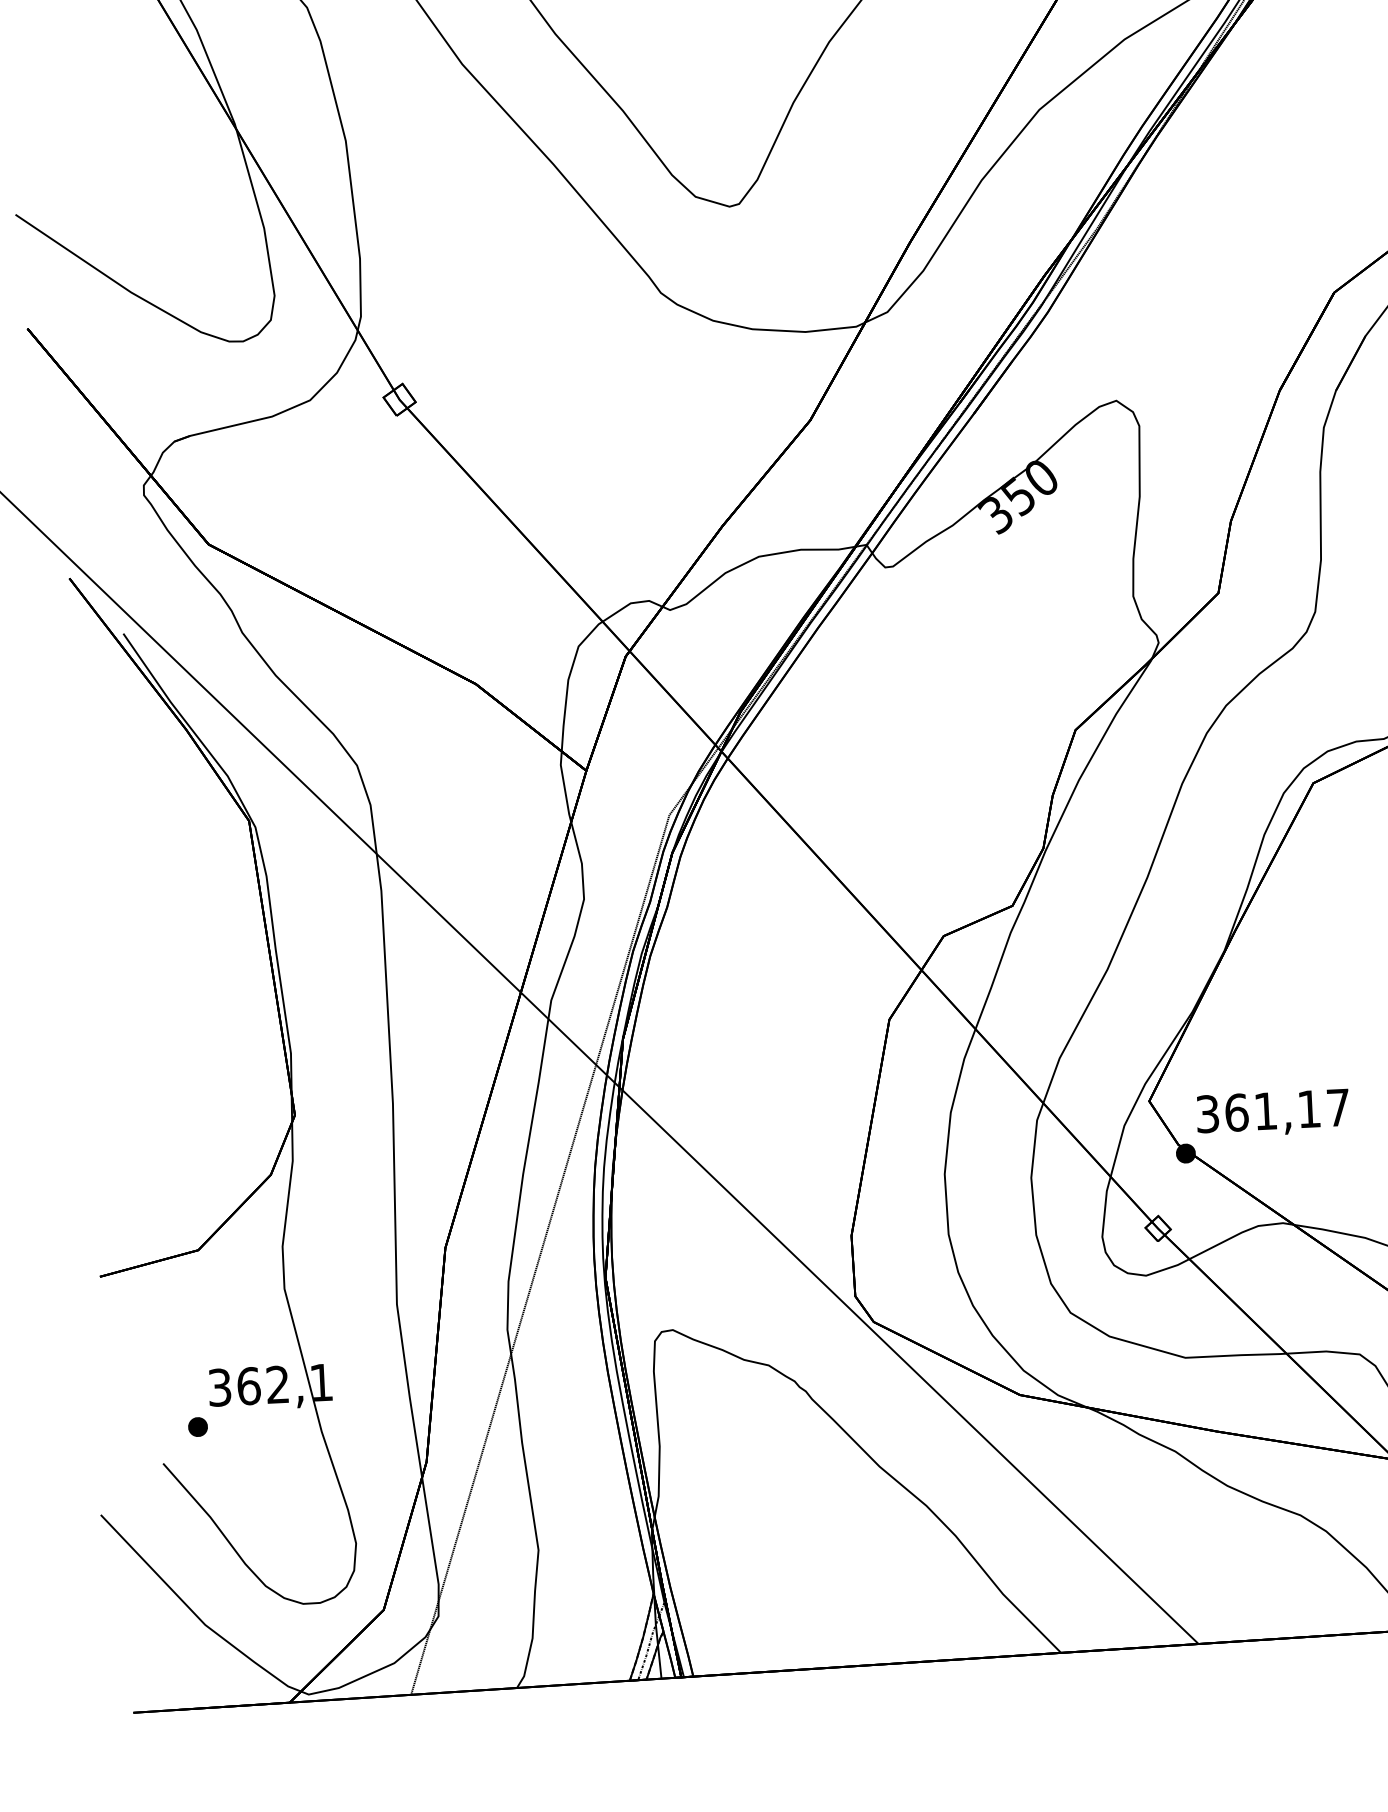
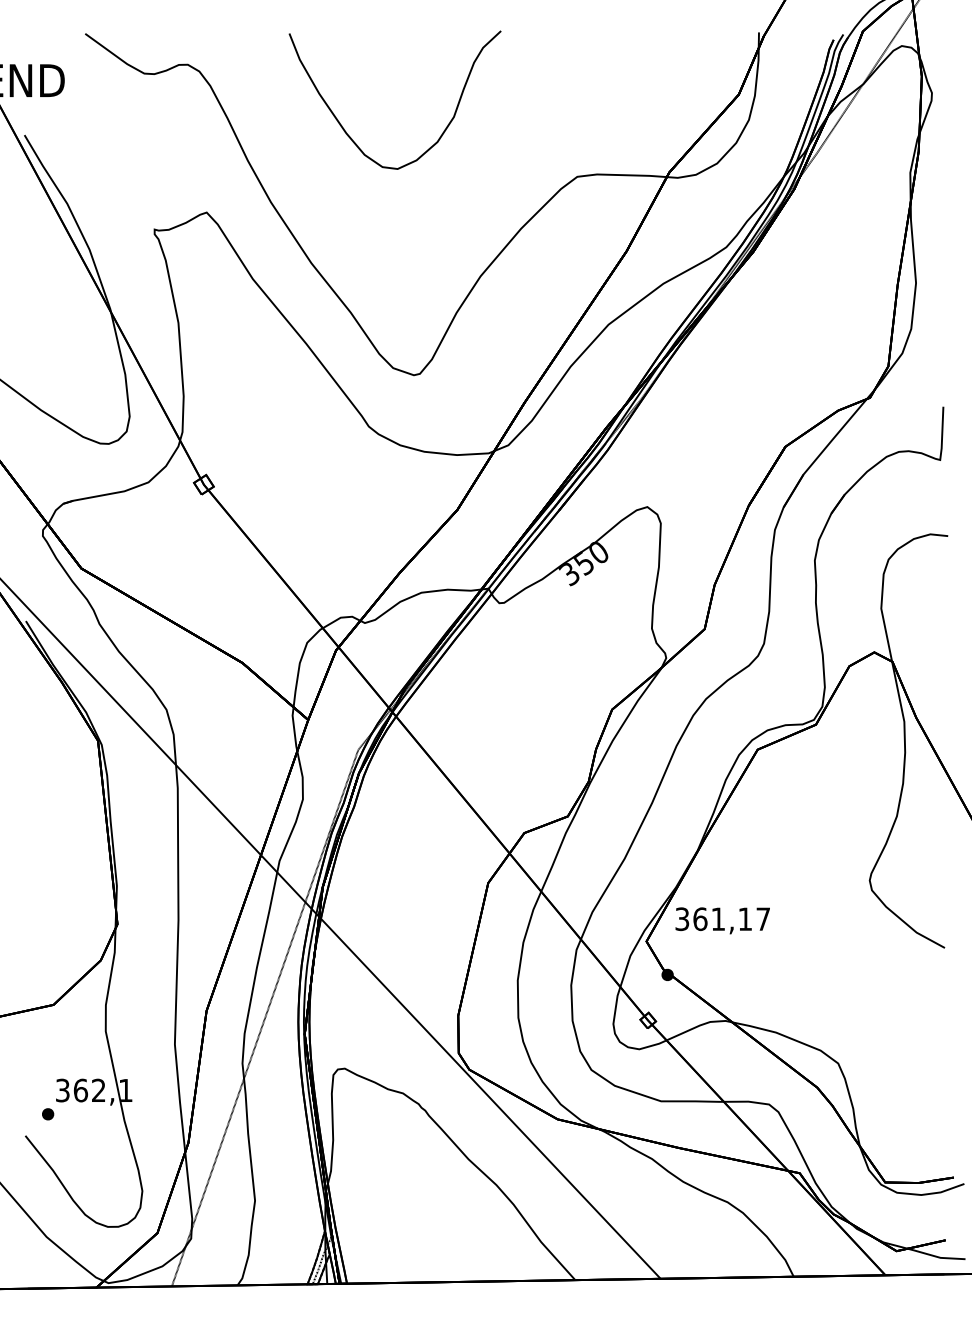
text: (1272, 1113) -> (722, 920), moved

